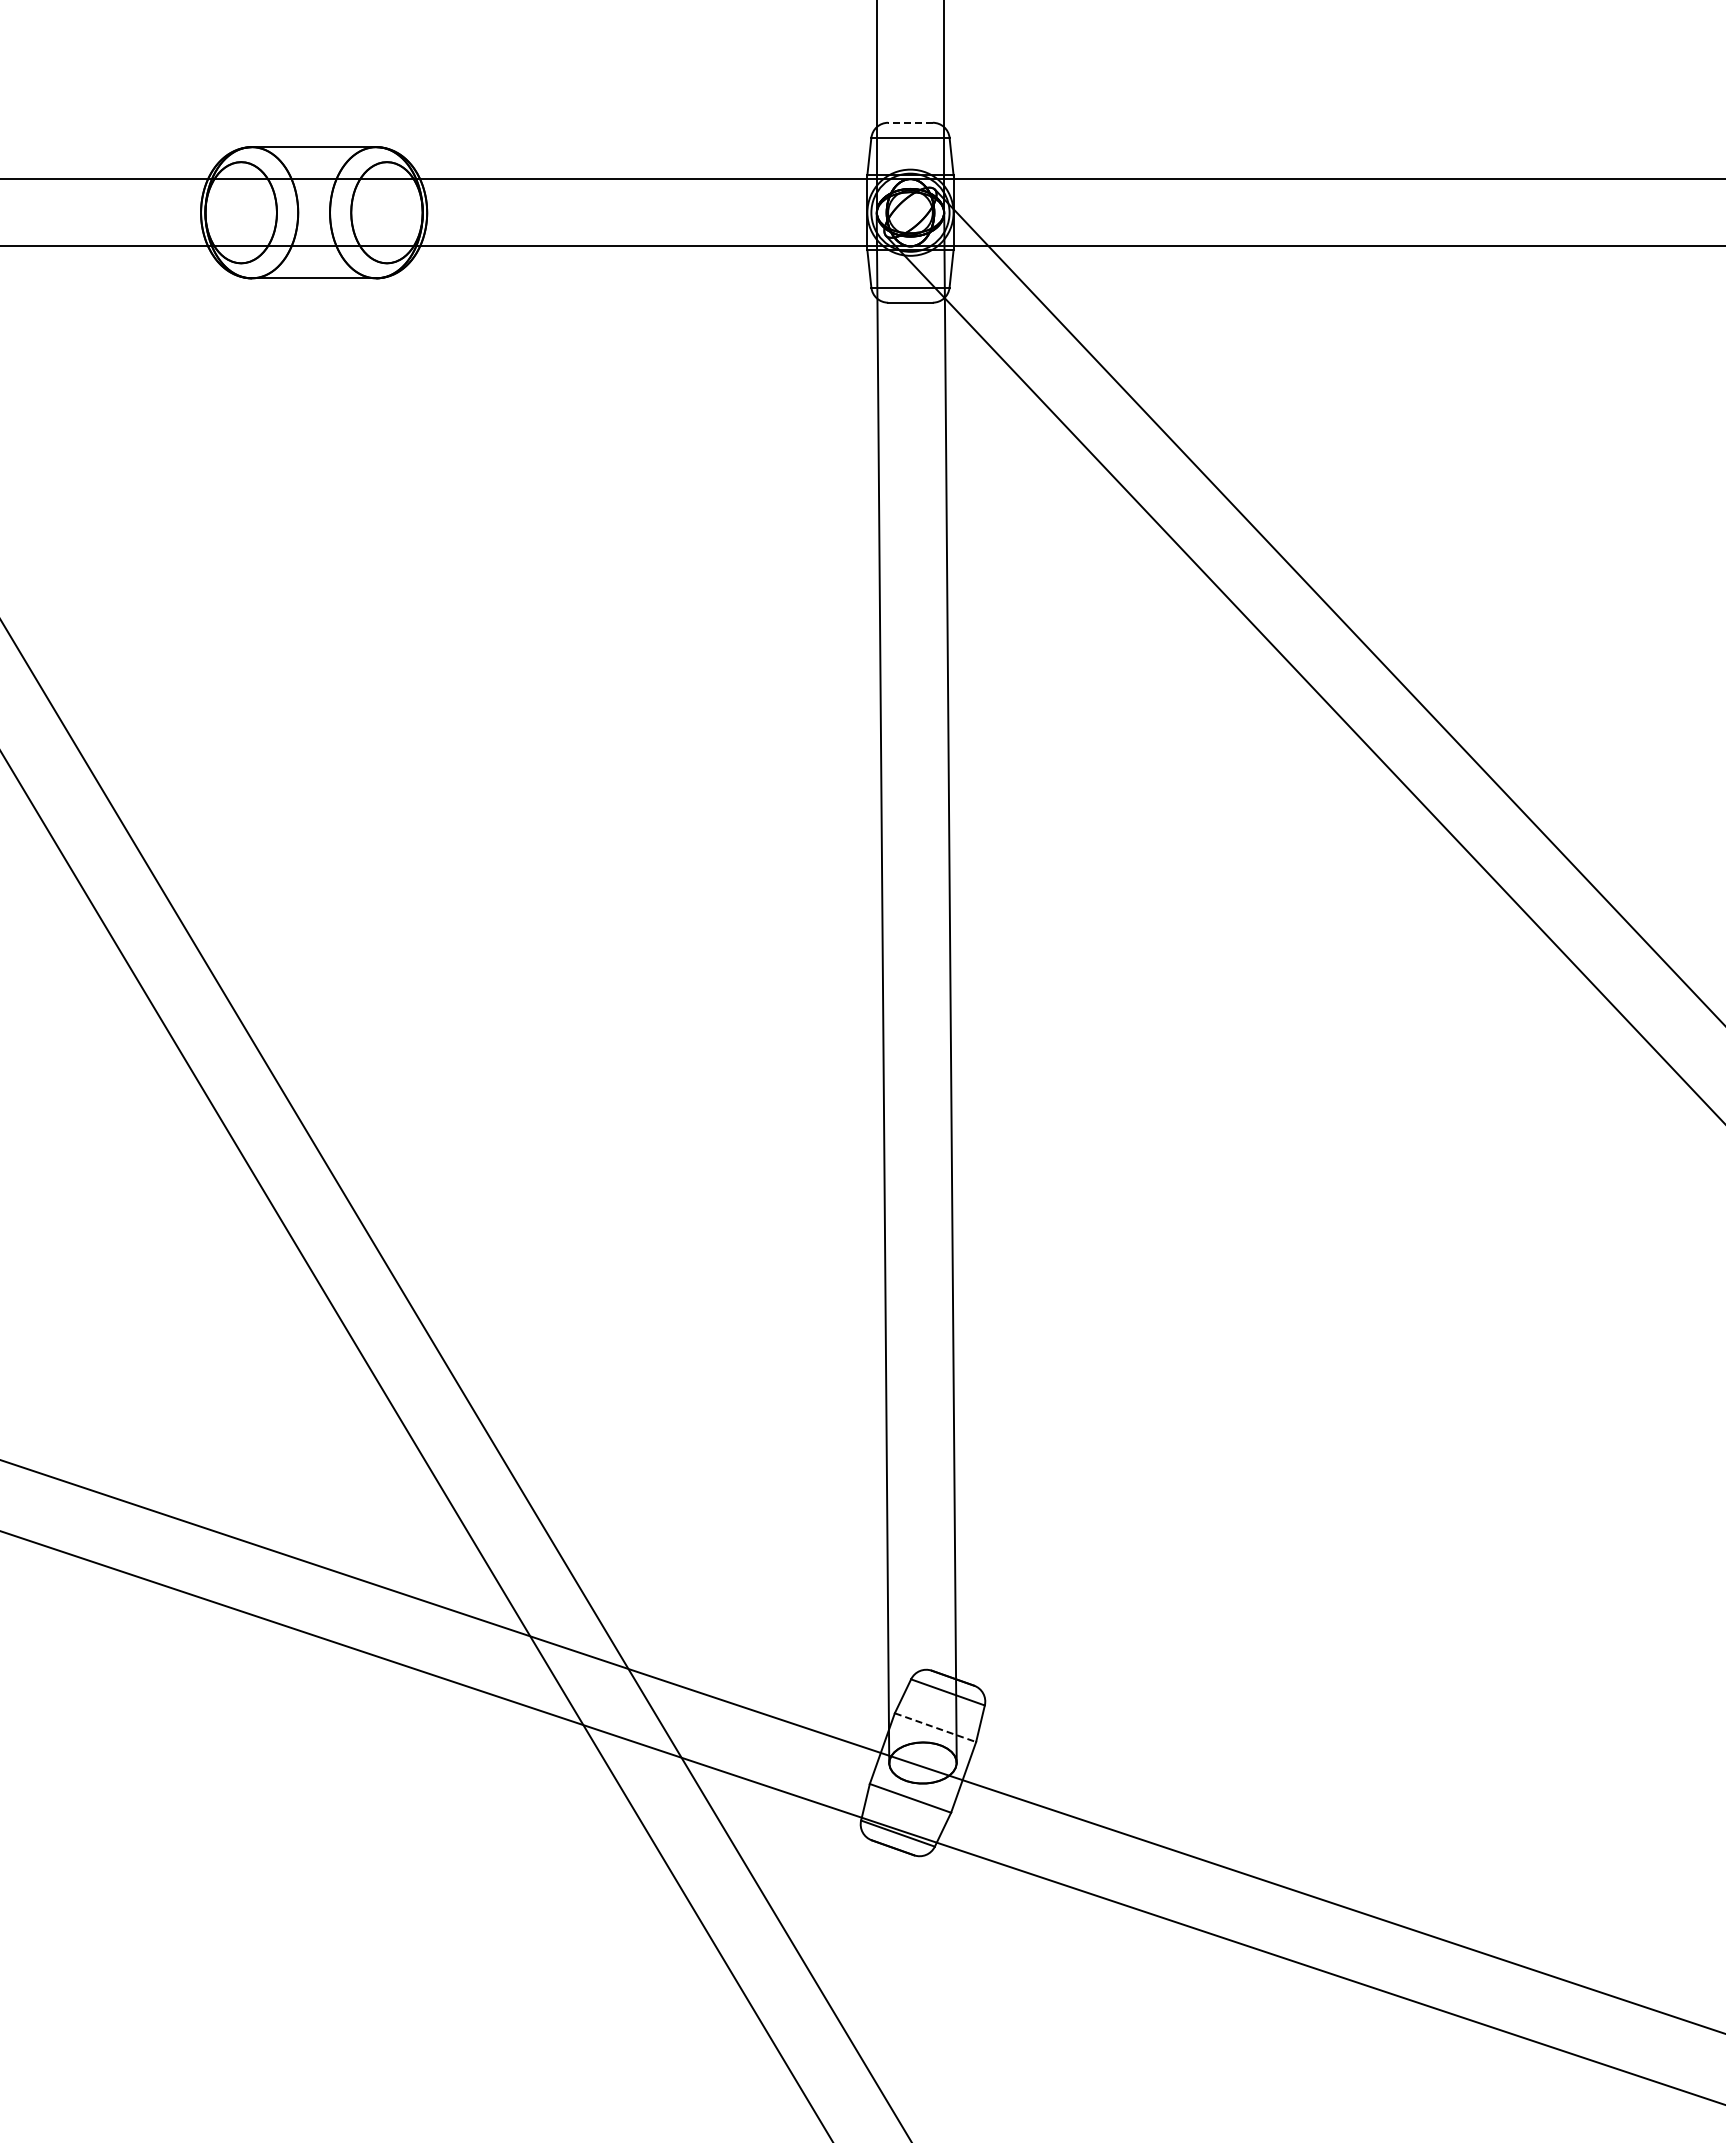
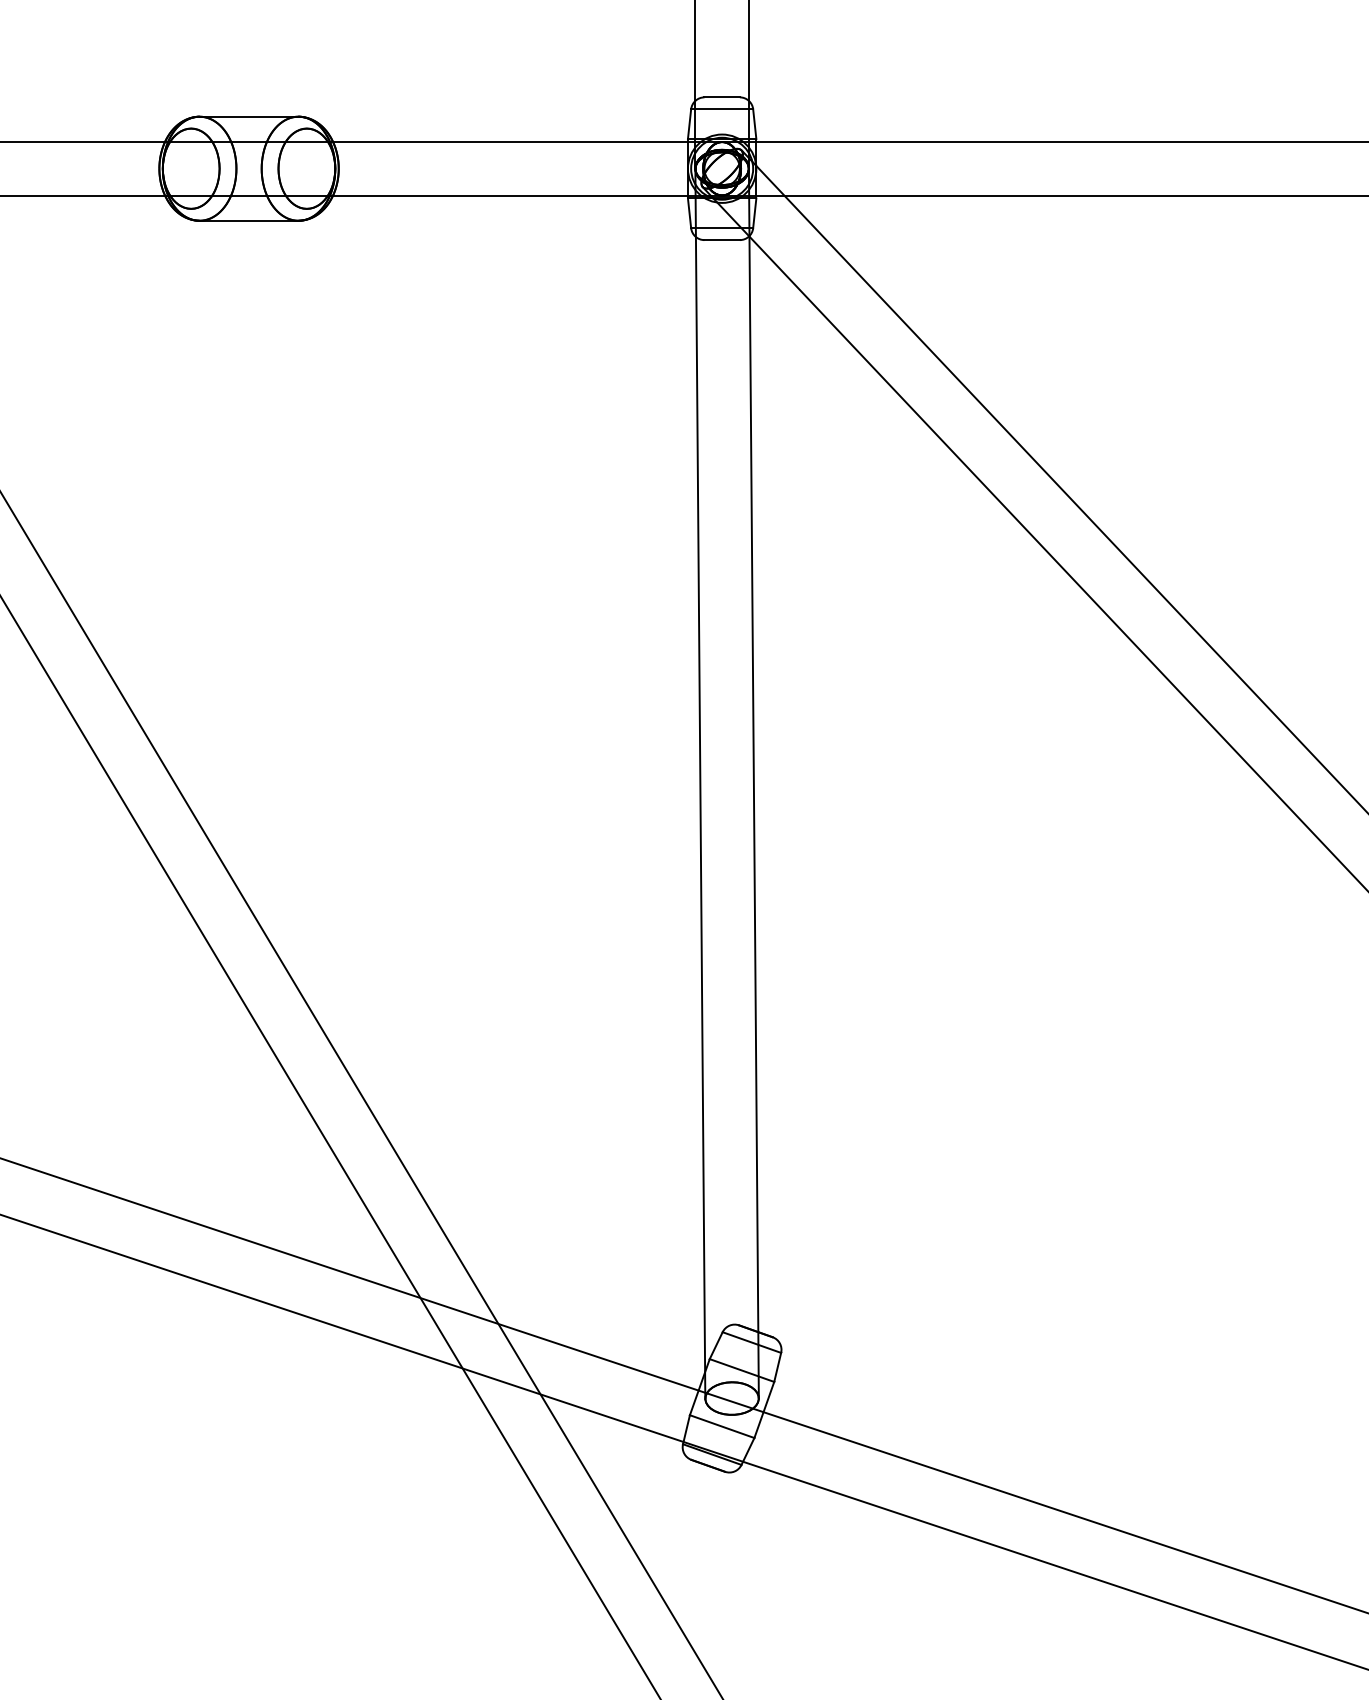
line: (910, 122) -> (722, 97), dashed -> solid
line: (935, 1727) -> (742, 1370), dashed -> solid

